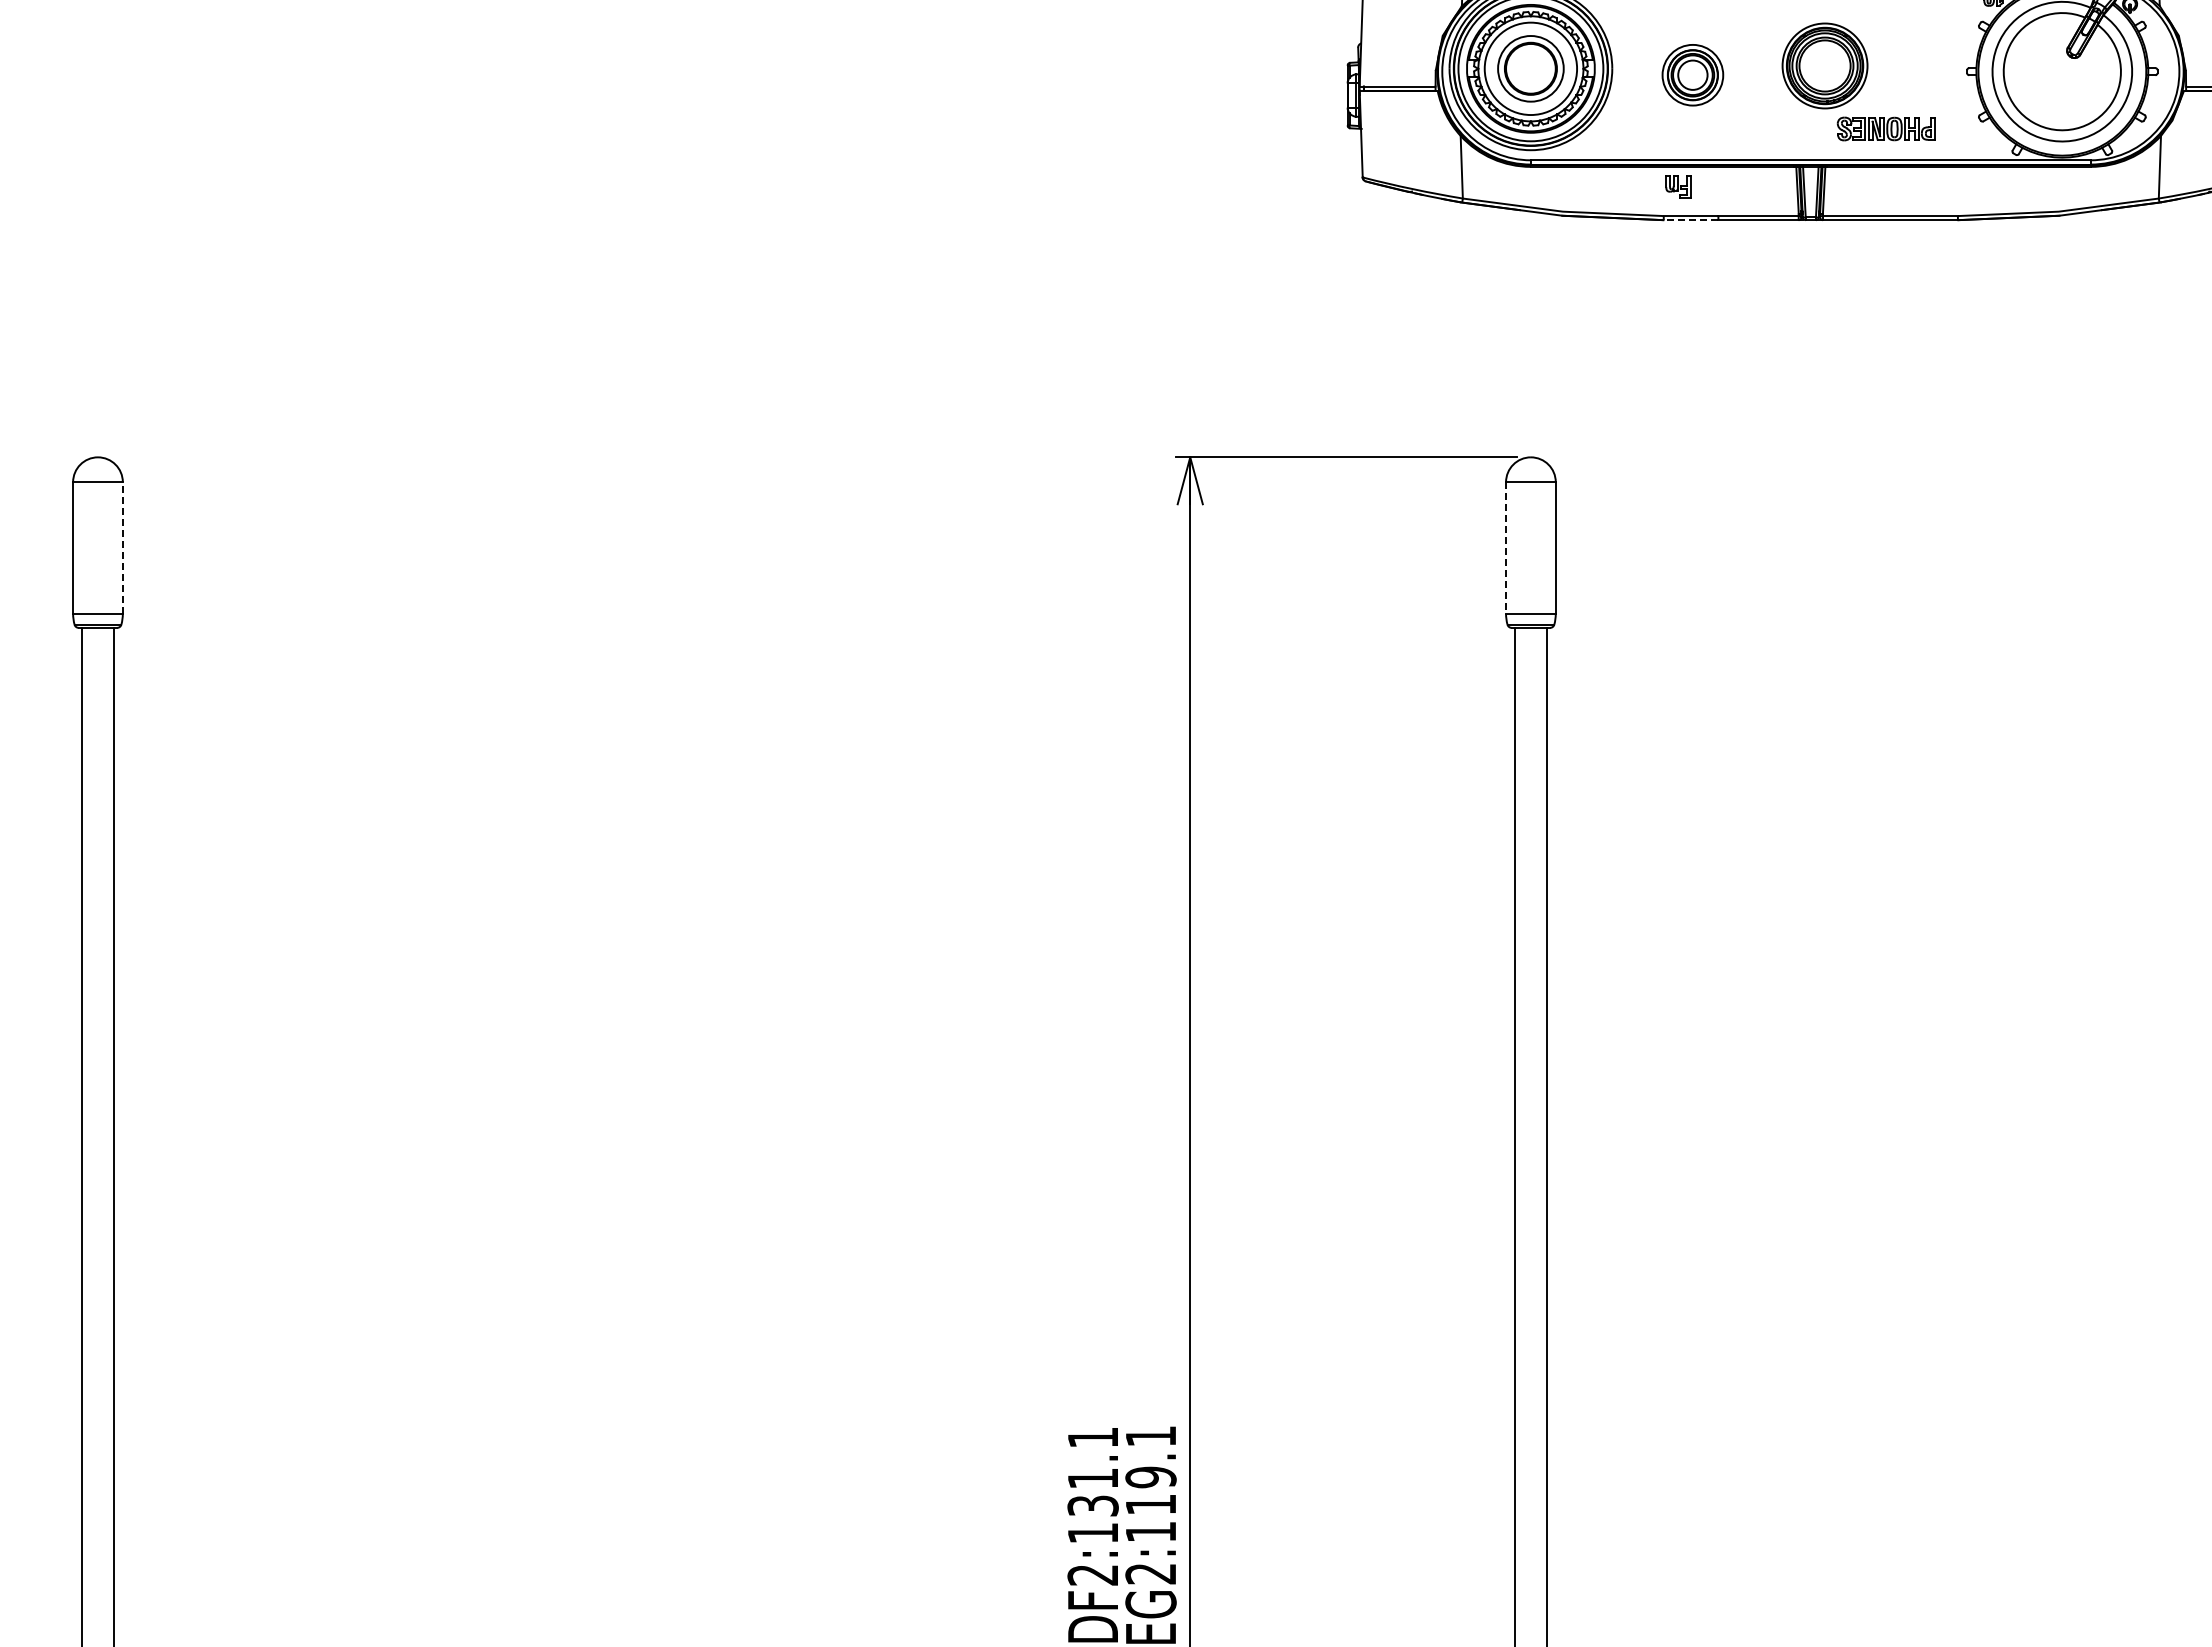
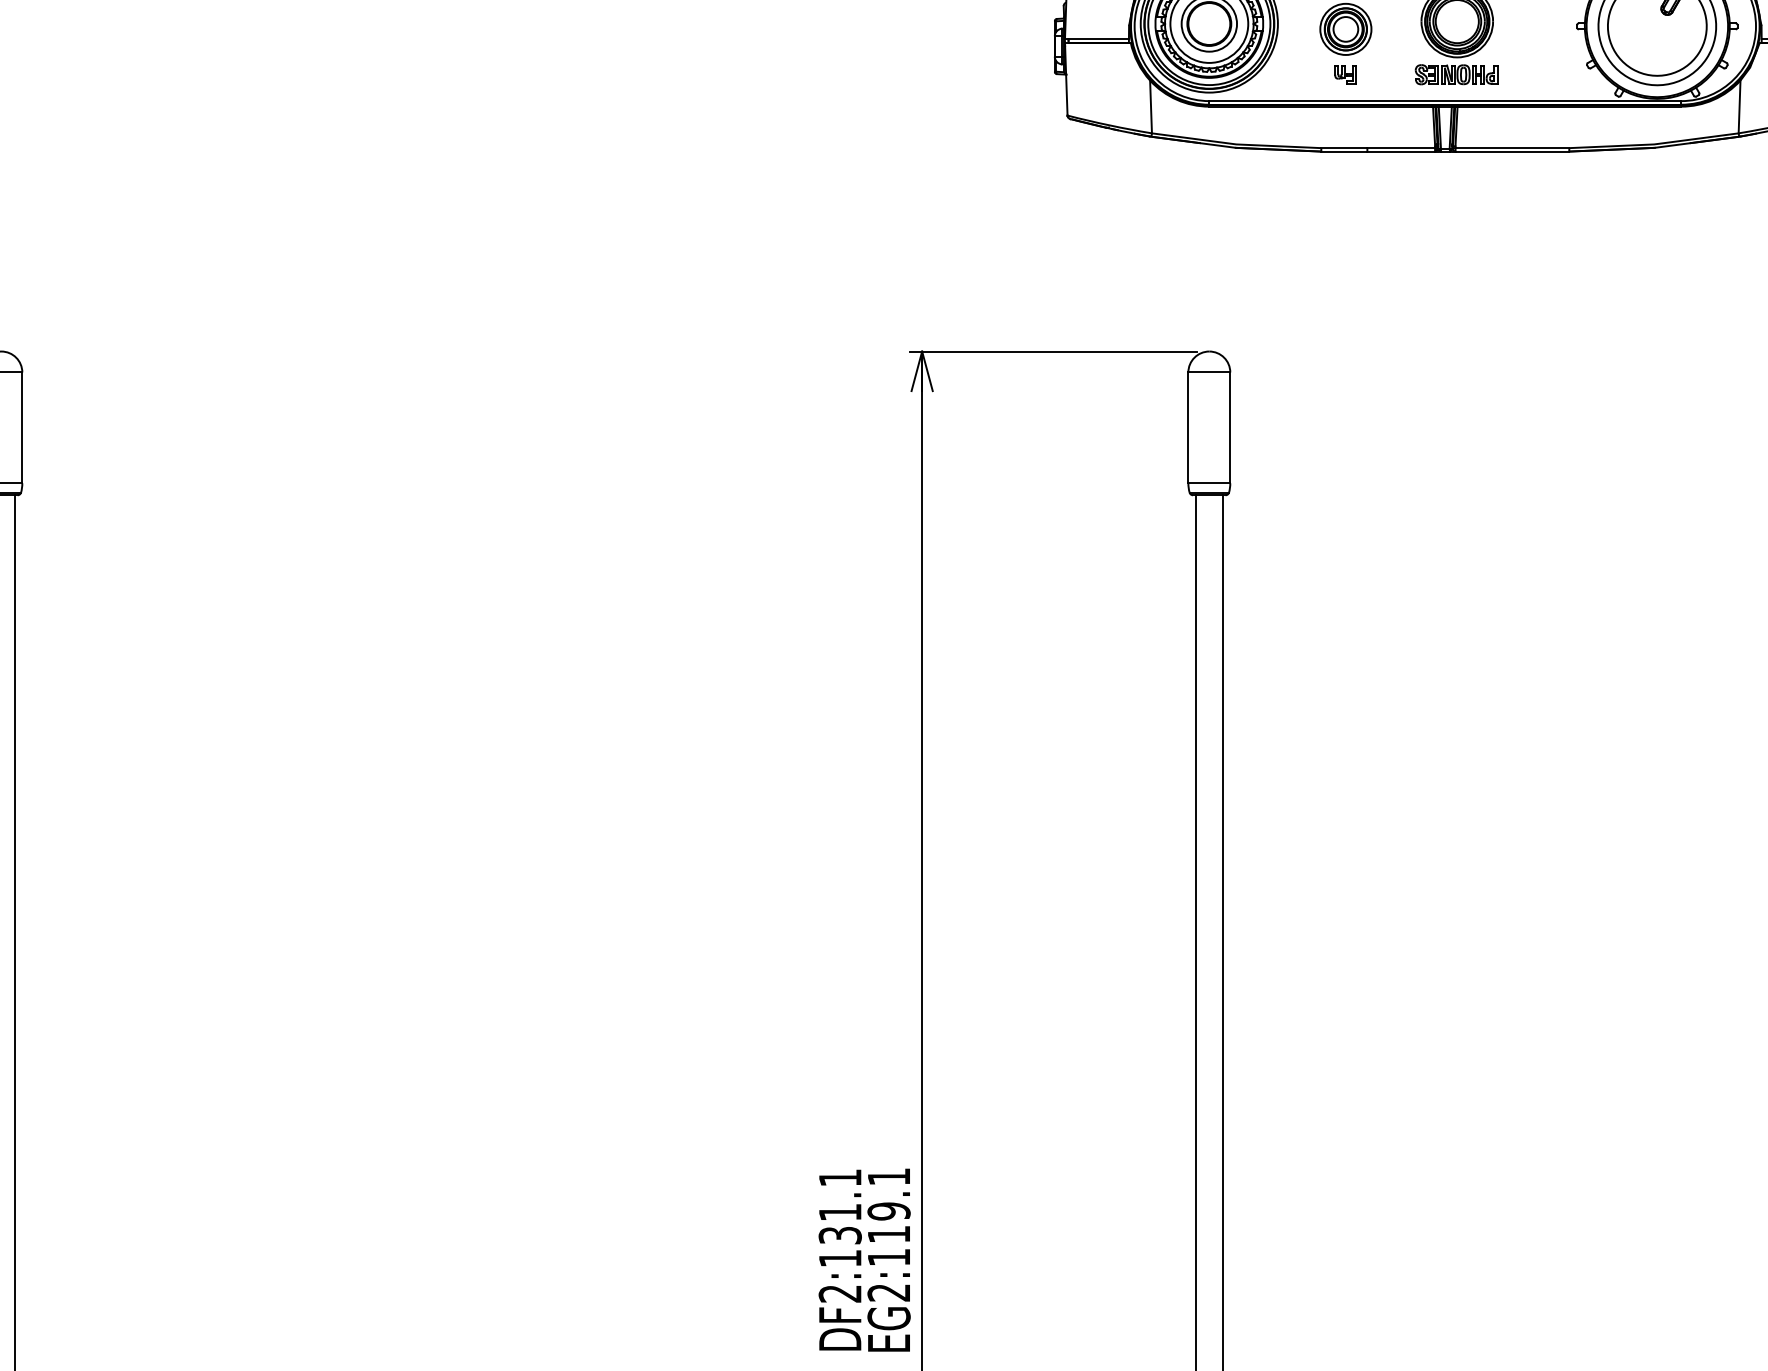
part: (1885, 128) -> (1455, 74), moved
part: (1678, 186) -> (1345, 74), moved
line: (1690, 220) -> (1343, 151), dashed -> solid
line: (122, 547) -> (22, 427), dashed -> solid
line: (1506, 547) -> (1188, 427), dashed -> solid

